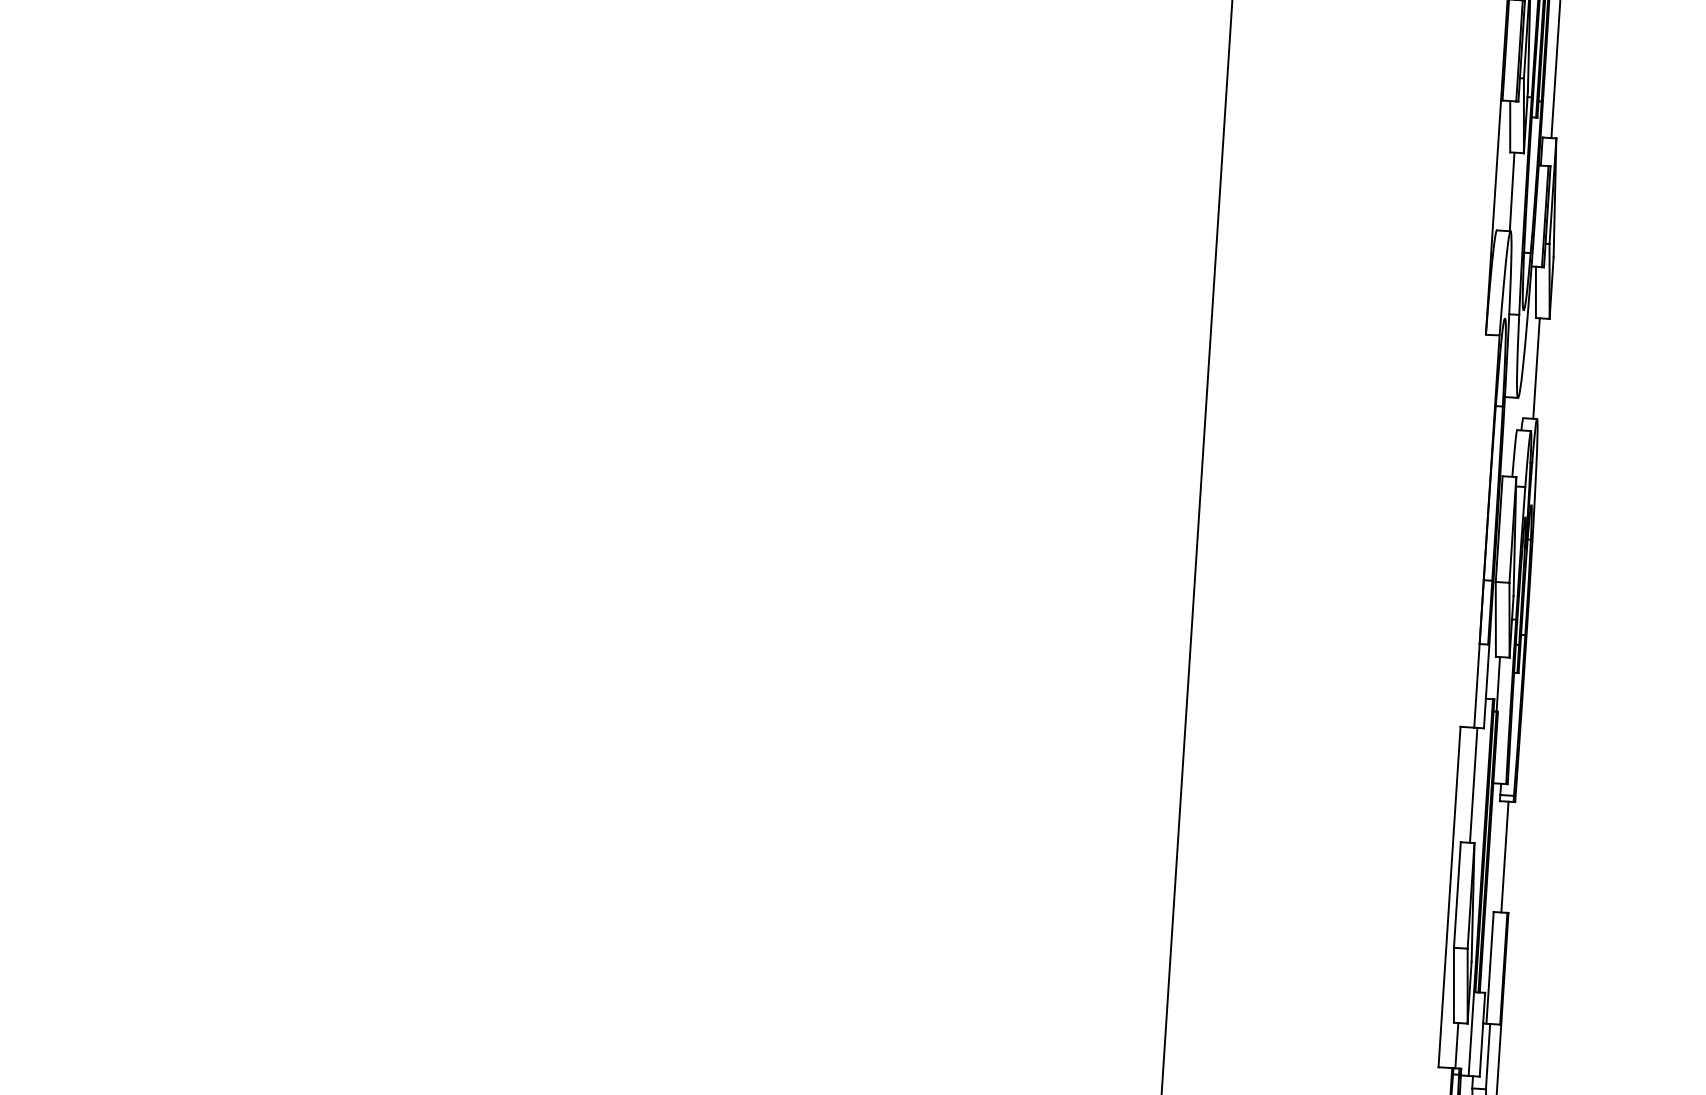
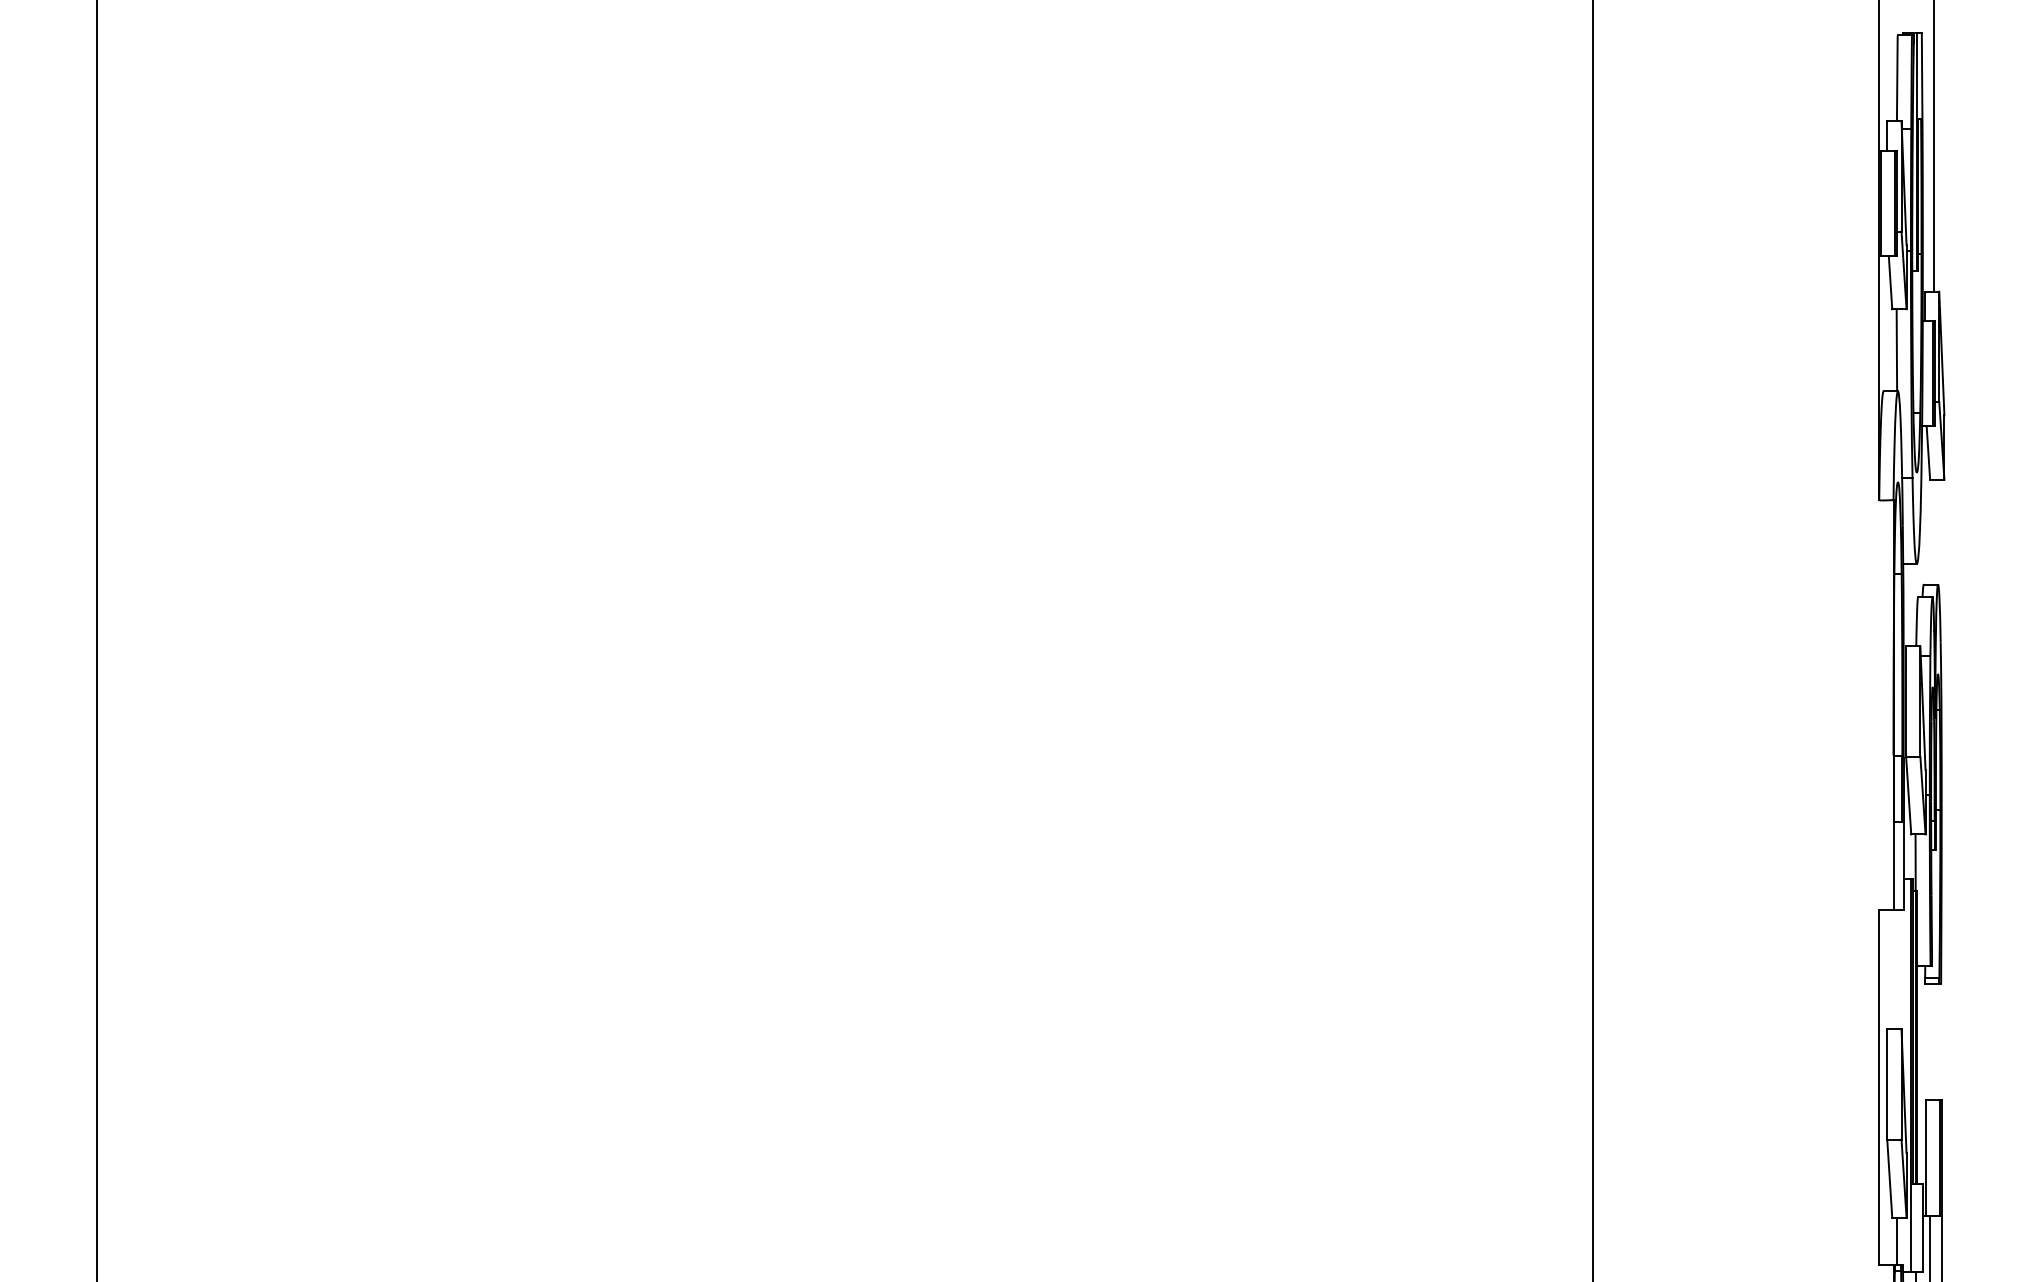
line: (1536, 367) -> (1934, 531), removed
line: (1473, 785) -> (1896, 969), removed
line: (1505, 856) -> (1934, 1041), removed

